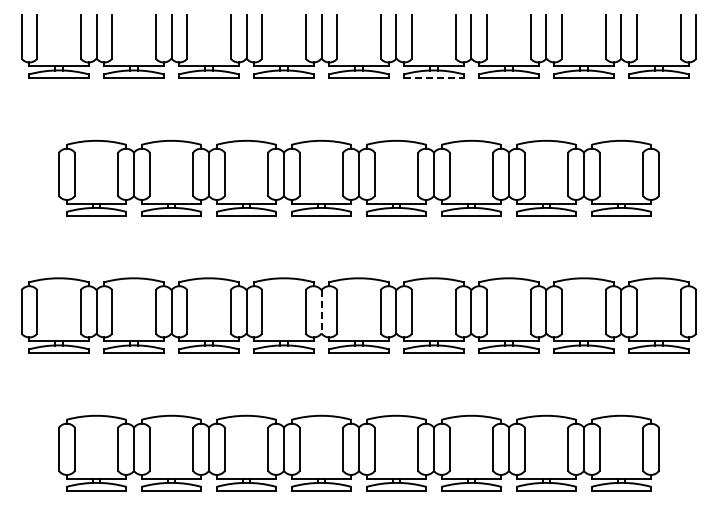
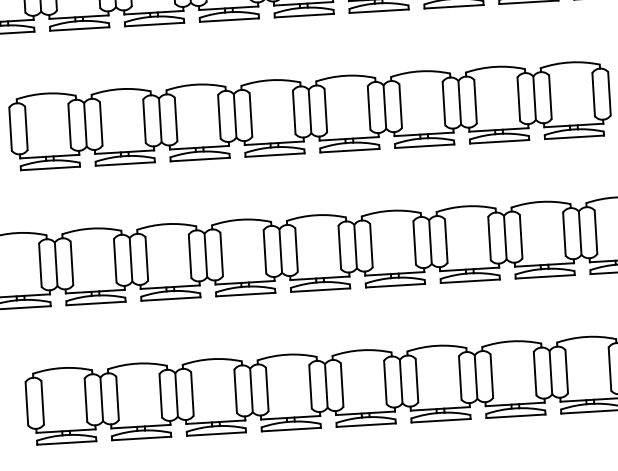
line: (433, 78) -> (378, 11), dashed -> solid
line: (321, 311) -> (280, 250), dashed -> solid

